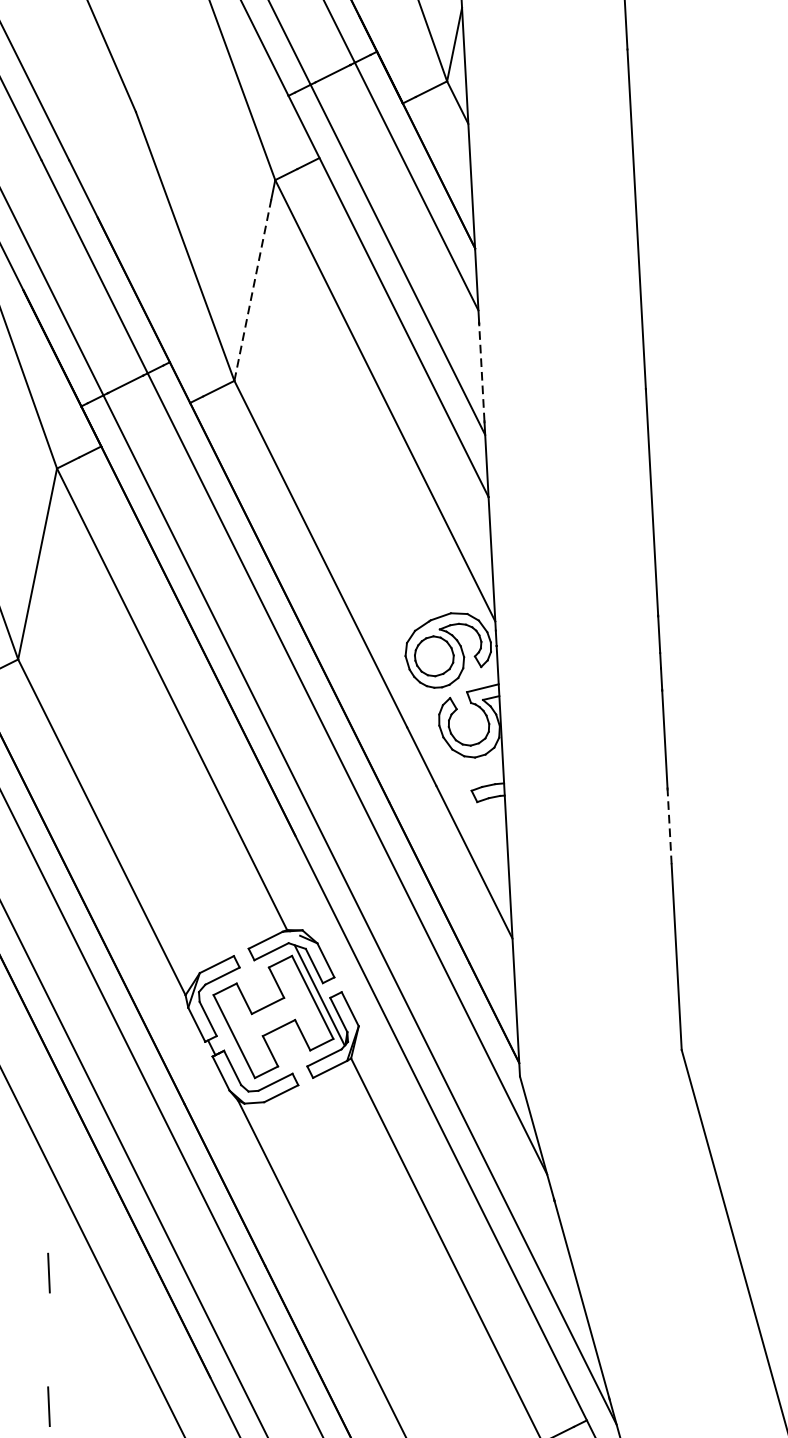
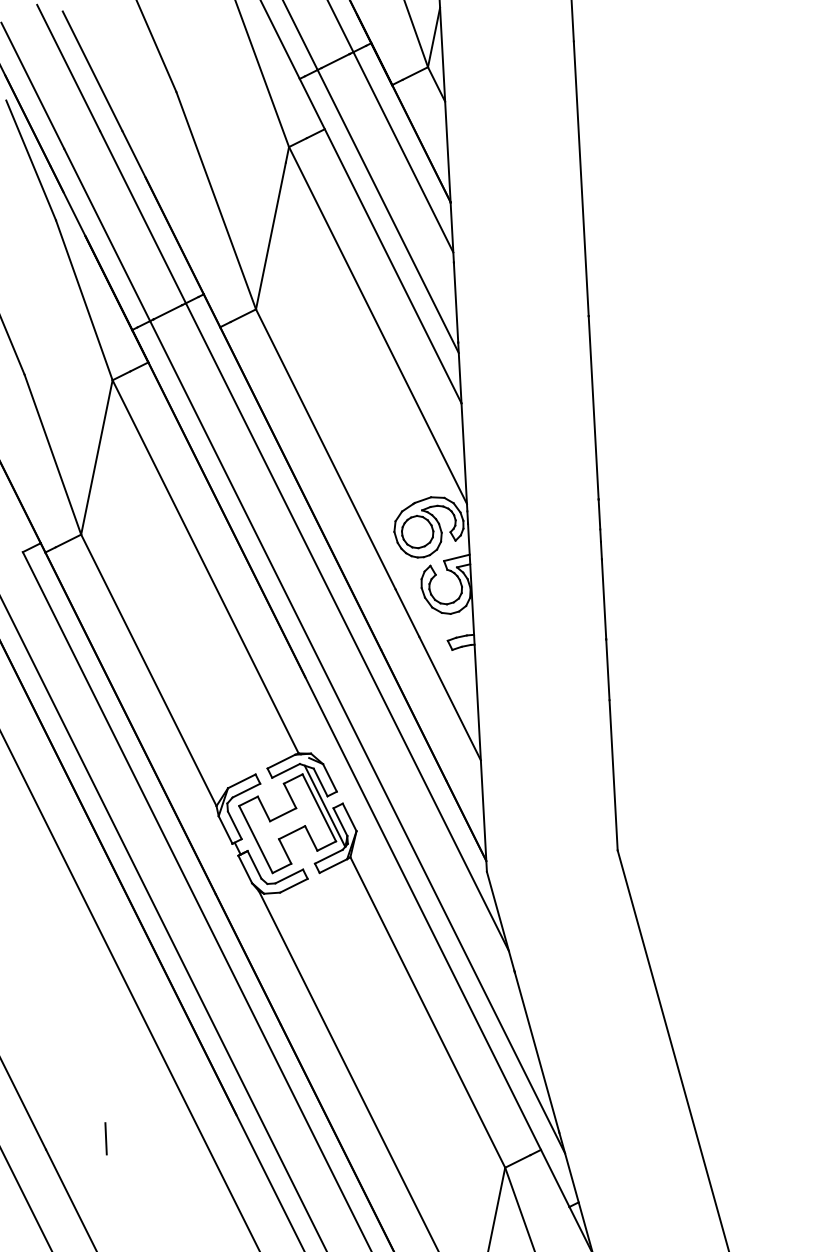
line: (252, 290) -> (270, 236), dashed -> solid
line: (482, 372) -> (456, 302), dashed -> solid
line: (669, 826) -> (607, 669), dashed -> solid
line: (48, 1272) -> (105, 1030), removed

